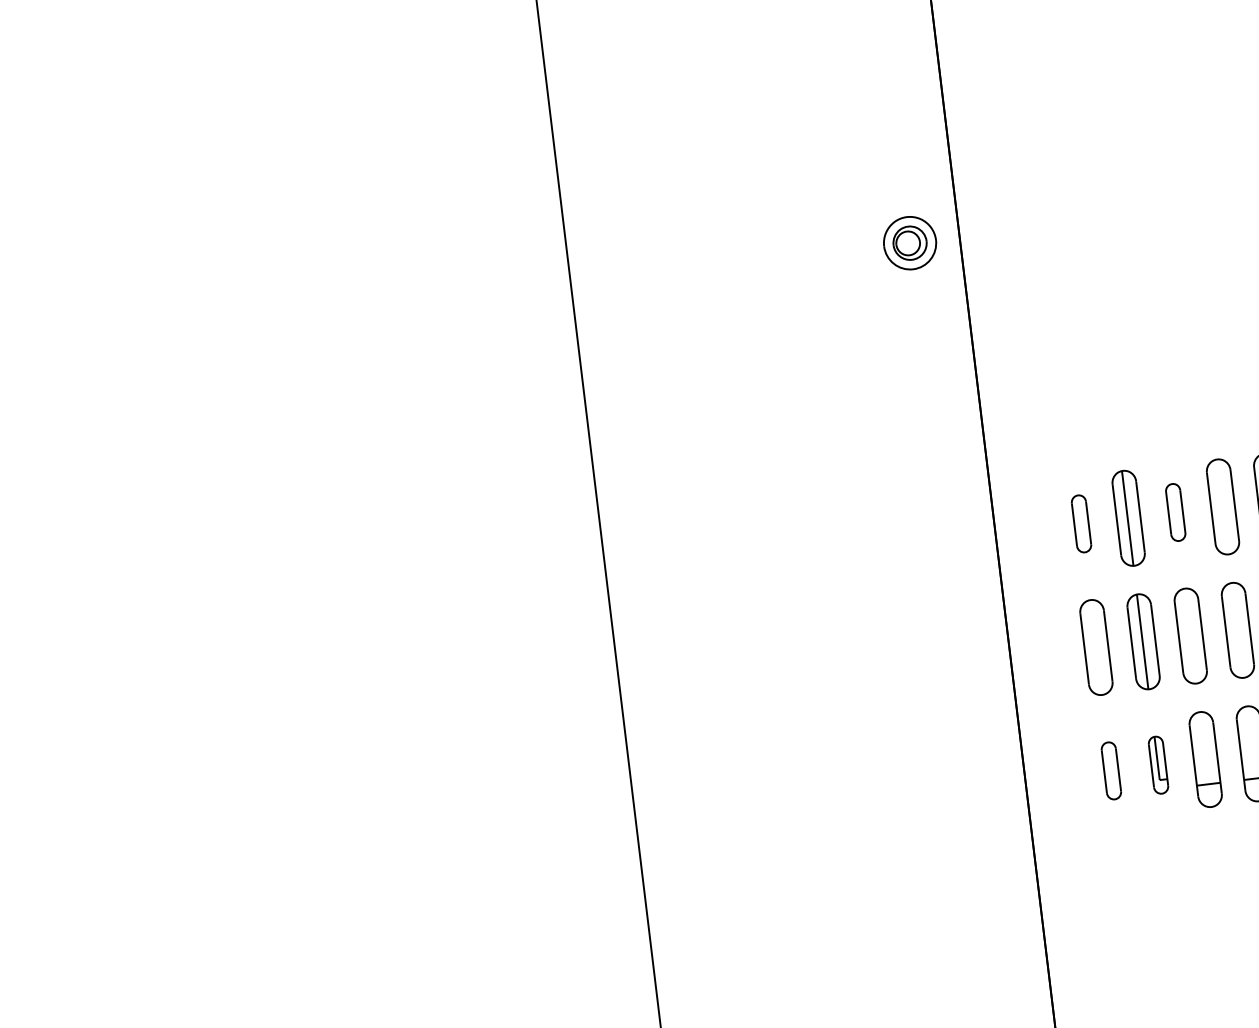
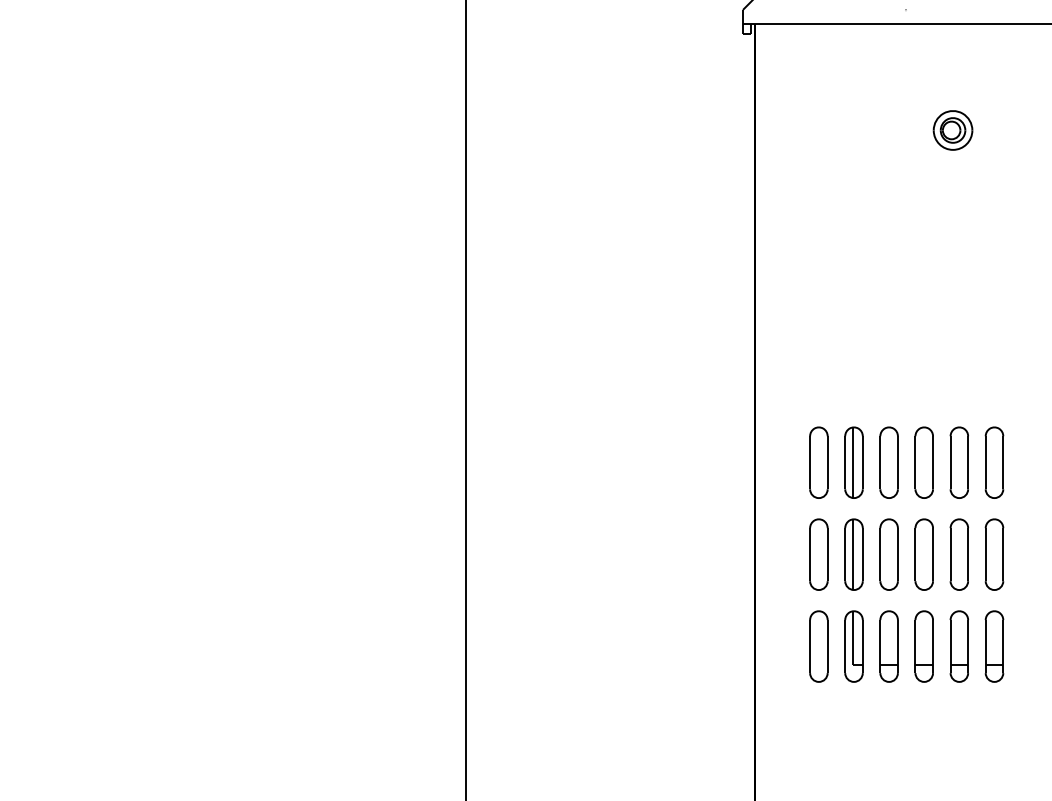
part: (909, 243) -> (952, 130), moved
part: (1174, 512) -> (888, 462), size x1.67
part: (1080, 523) -> (818, 462), size x1.67
part: (1157, 765) -> (853, 646), size x1.67
part: (1110, 770) -> (818, 646), size x1.67

